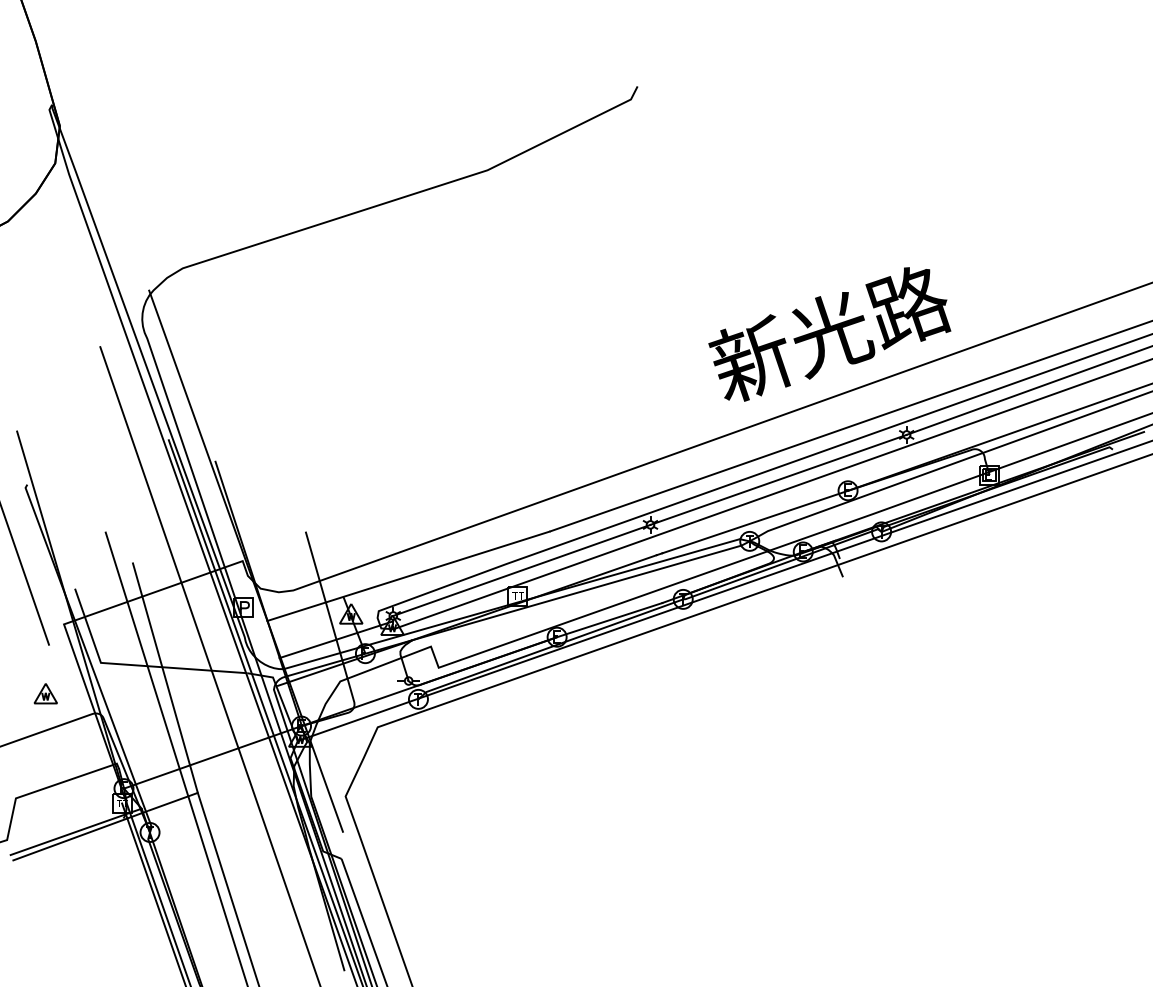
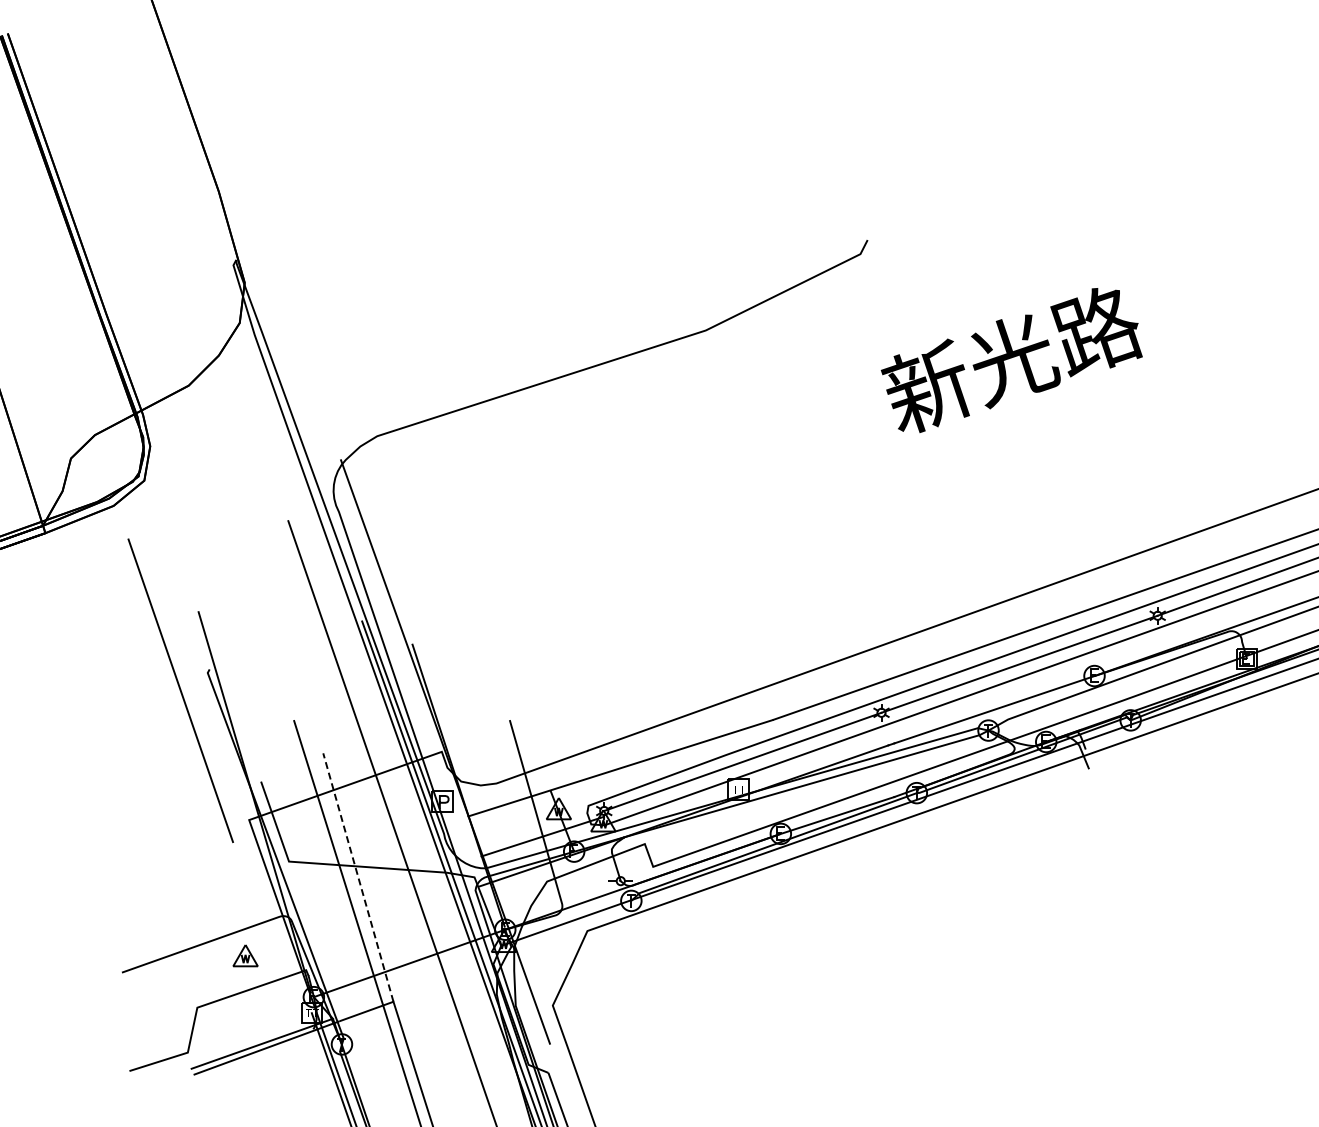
text: (829, 334) -> (1011, 360), moved
line: (165, 678) -> (358, 878), solid -> dashed
part: (45, 693) -> (245, 955), moved

